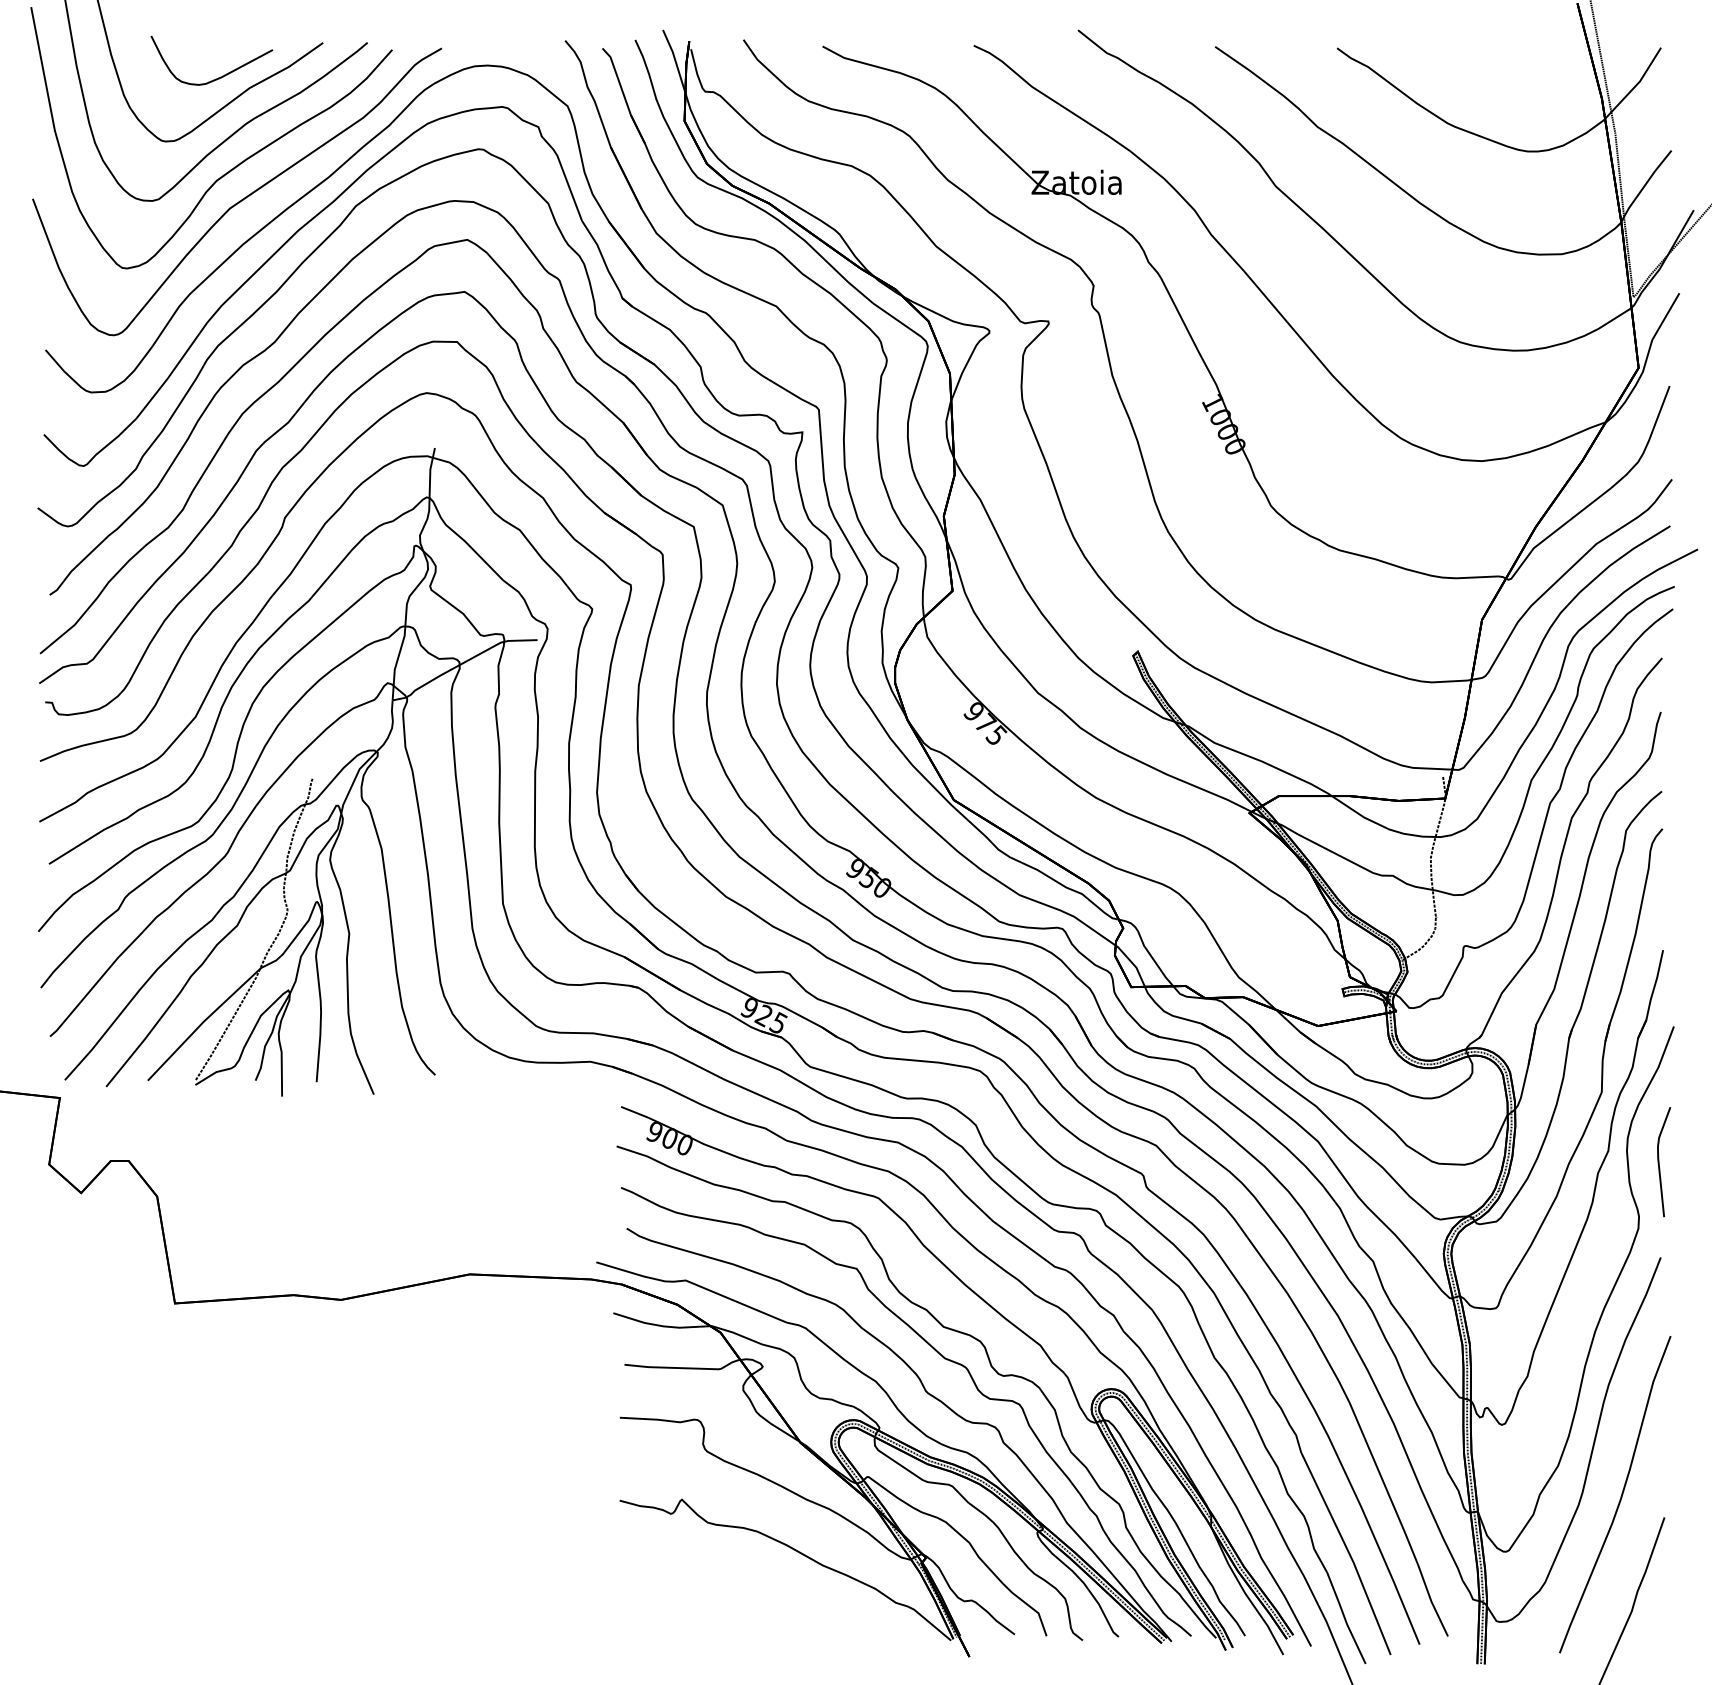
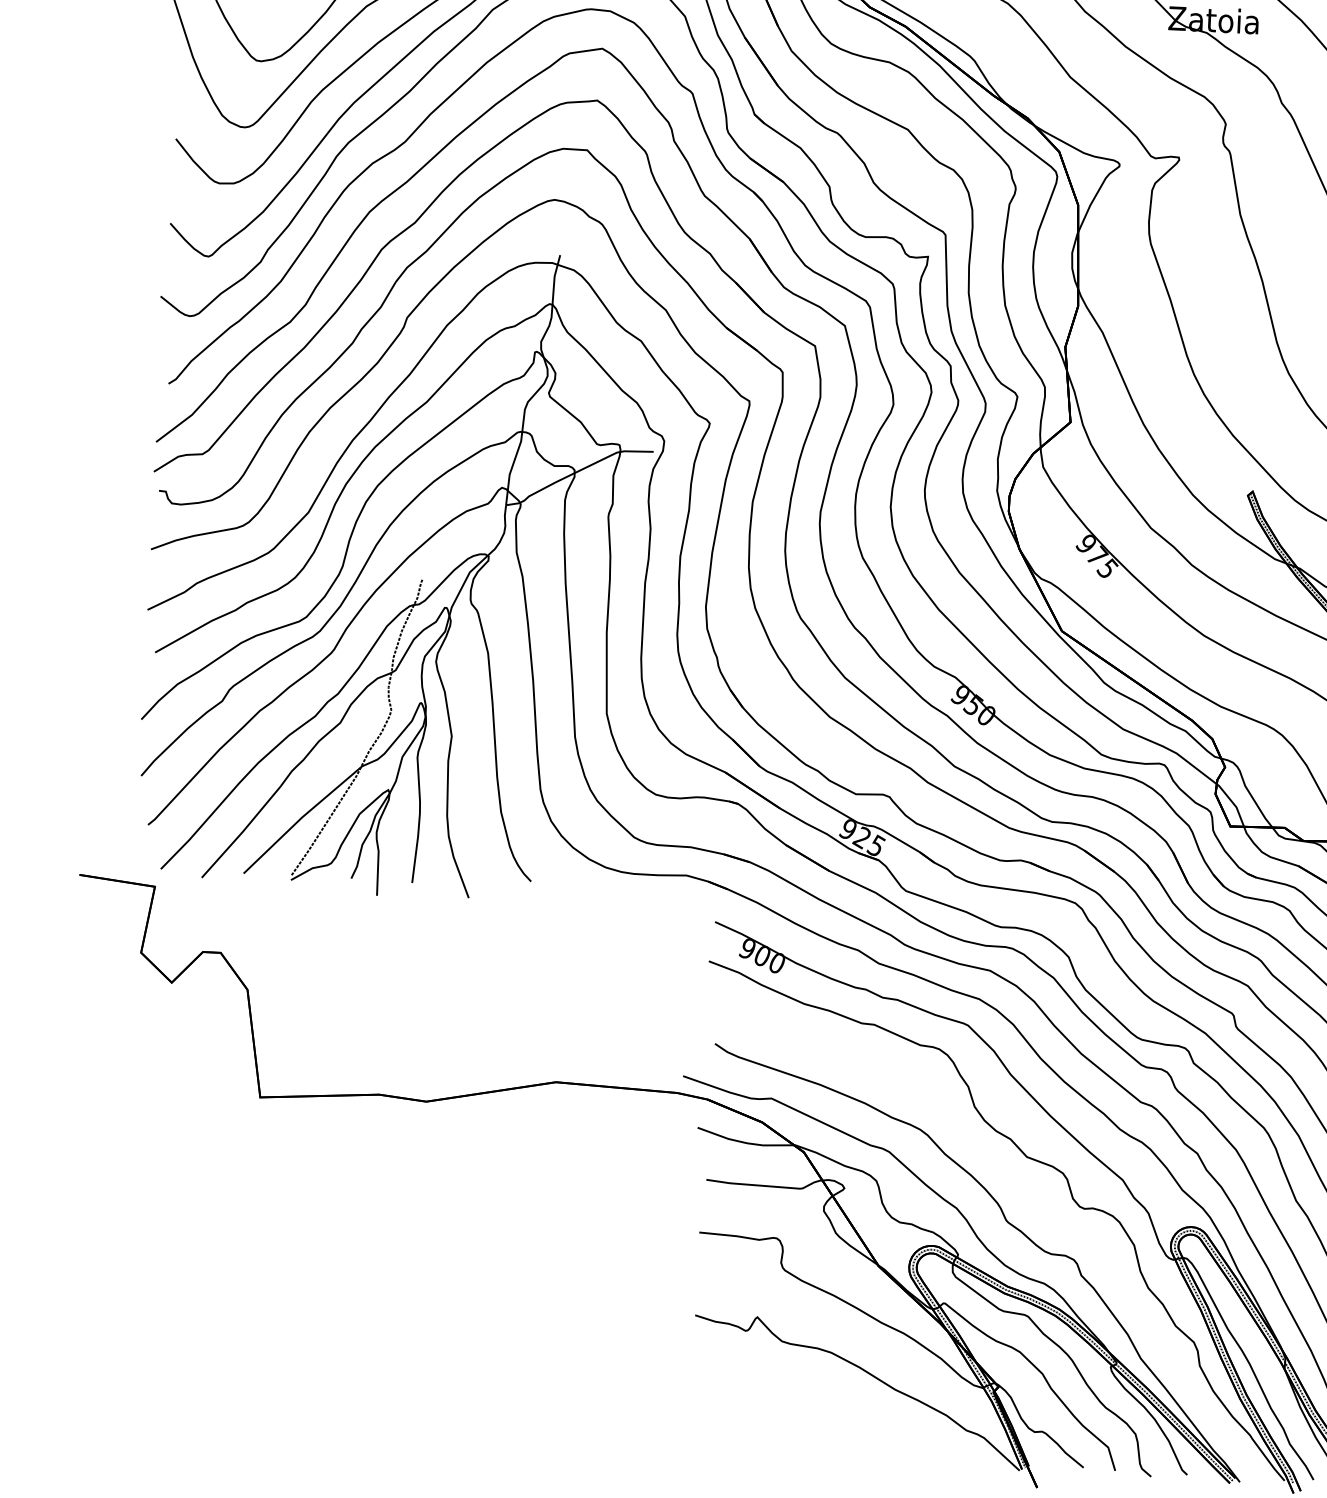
part: (944, 1359) -> (1026, 1189), removed

